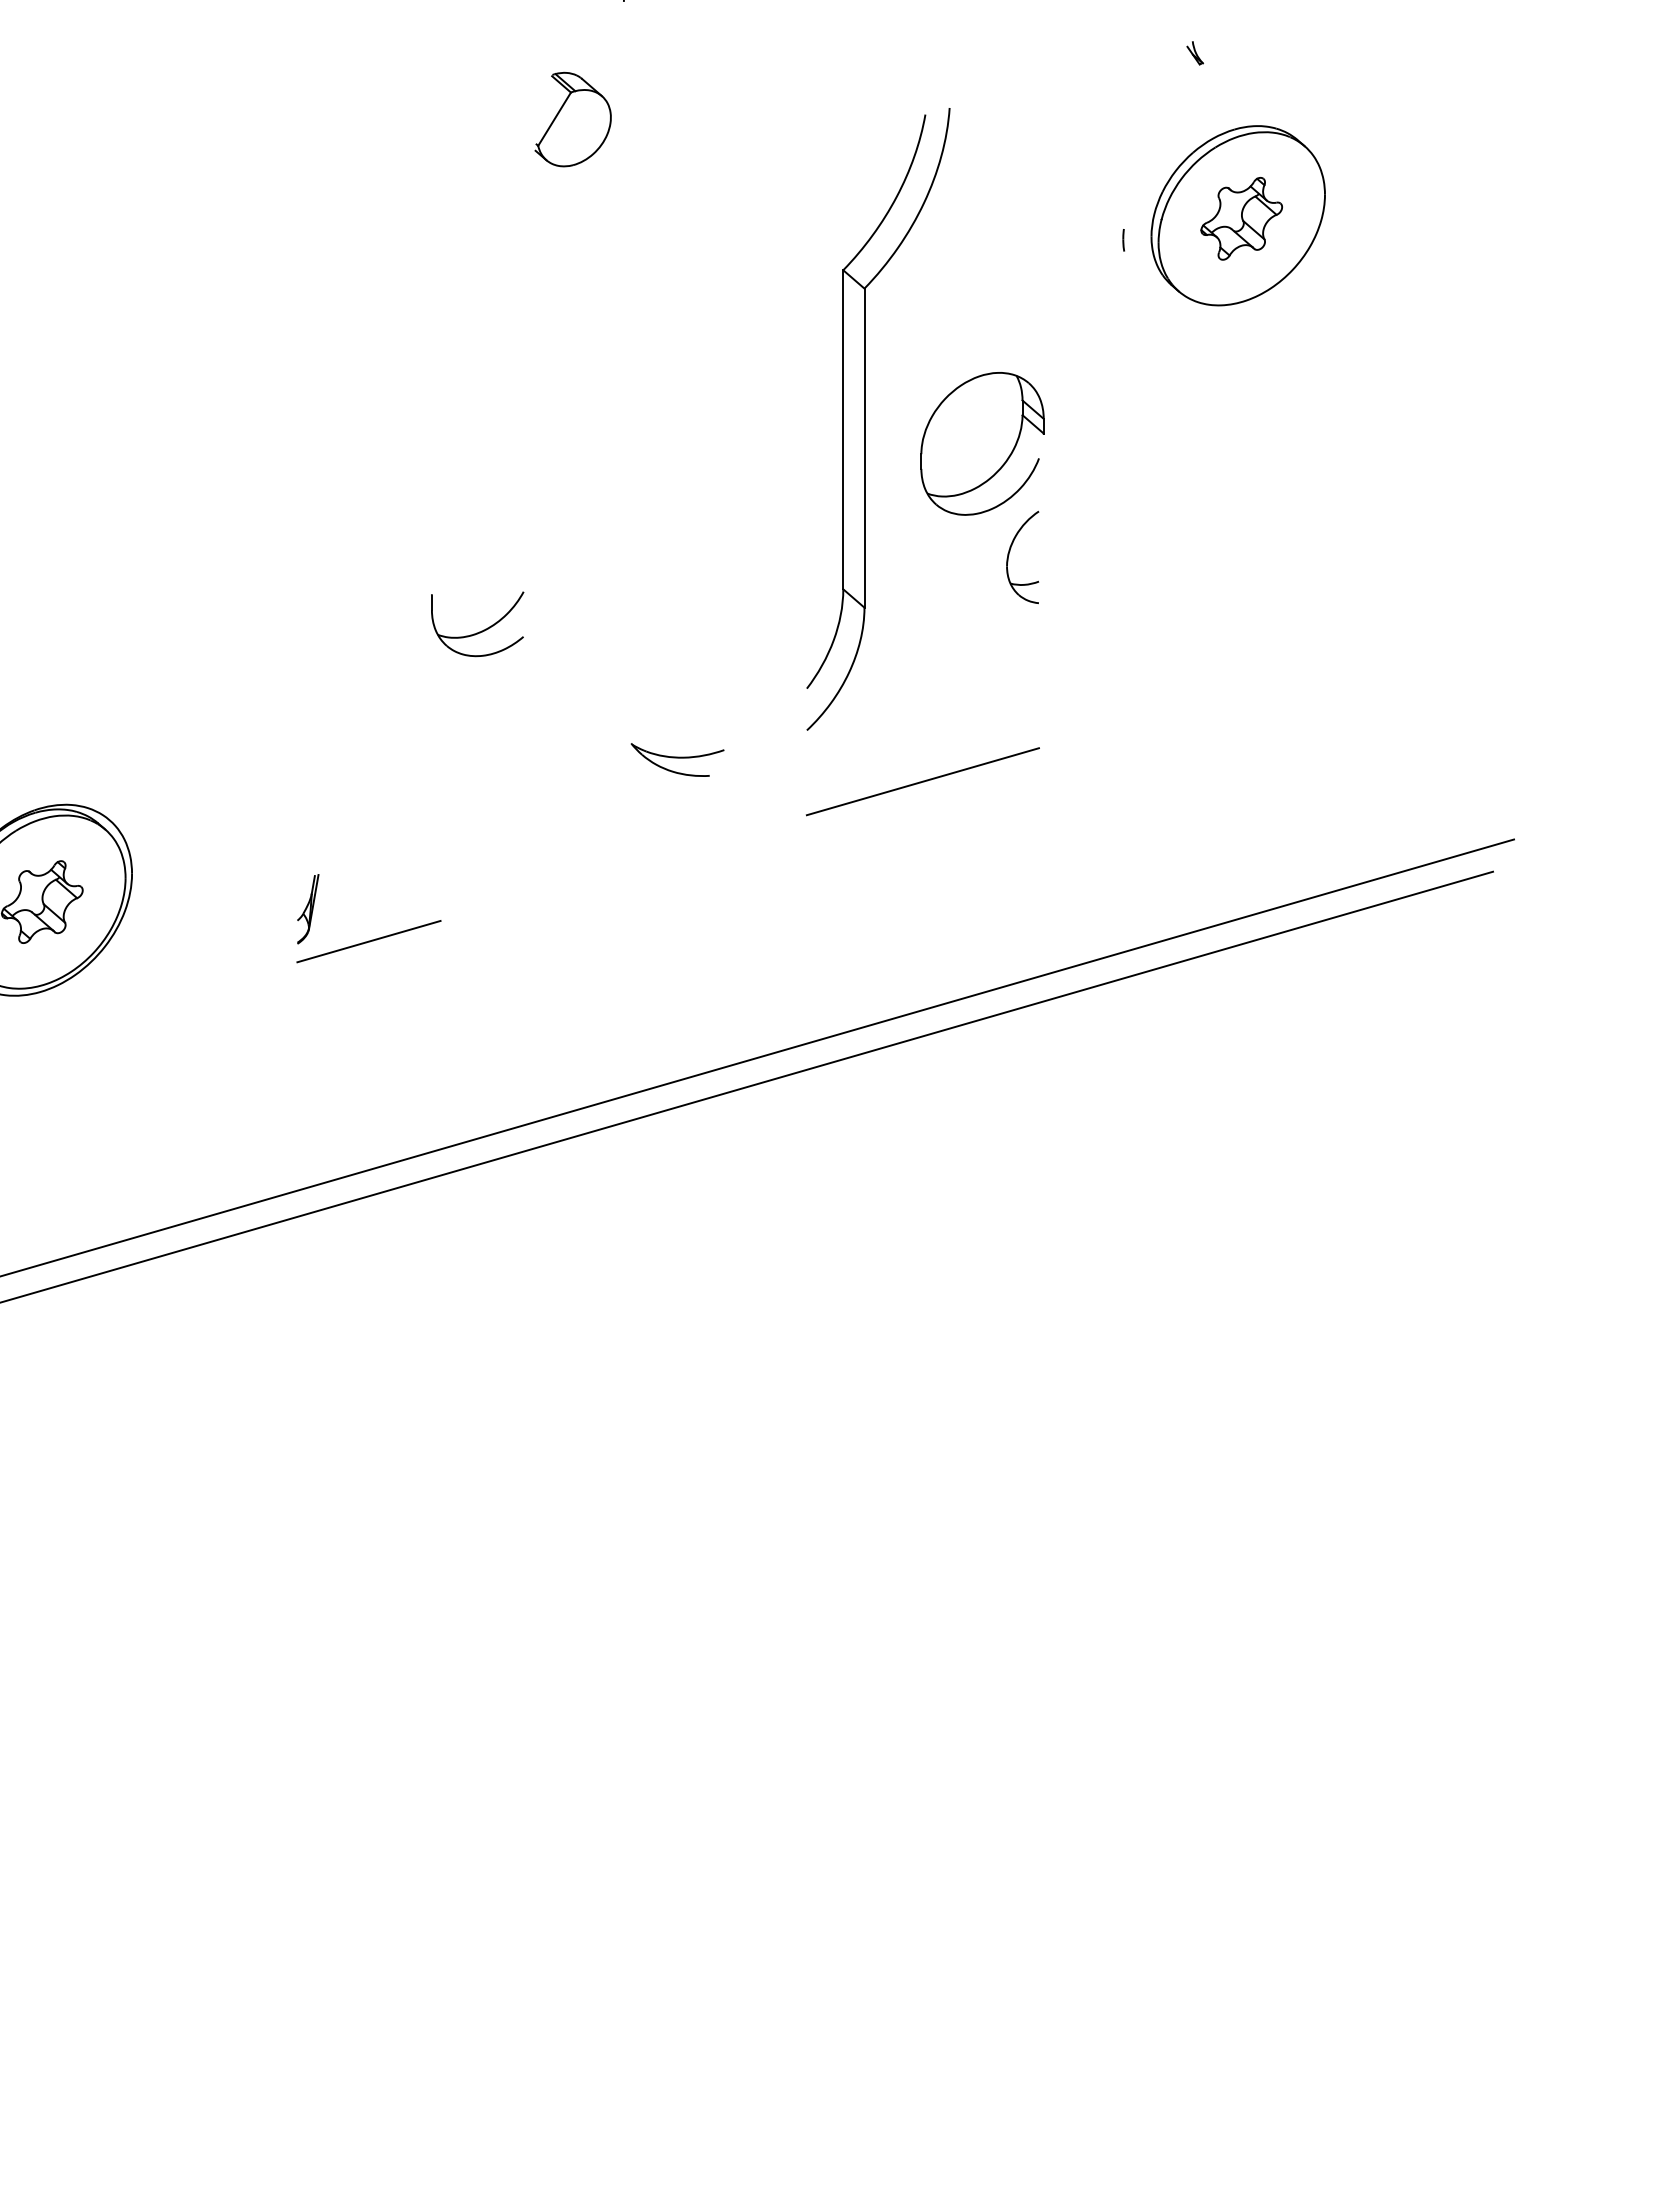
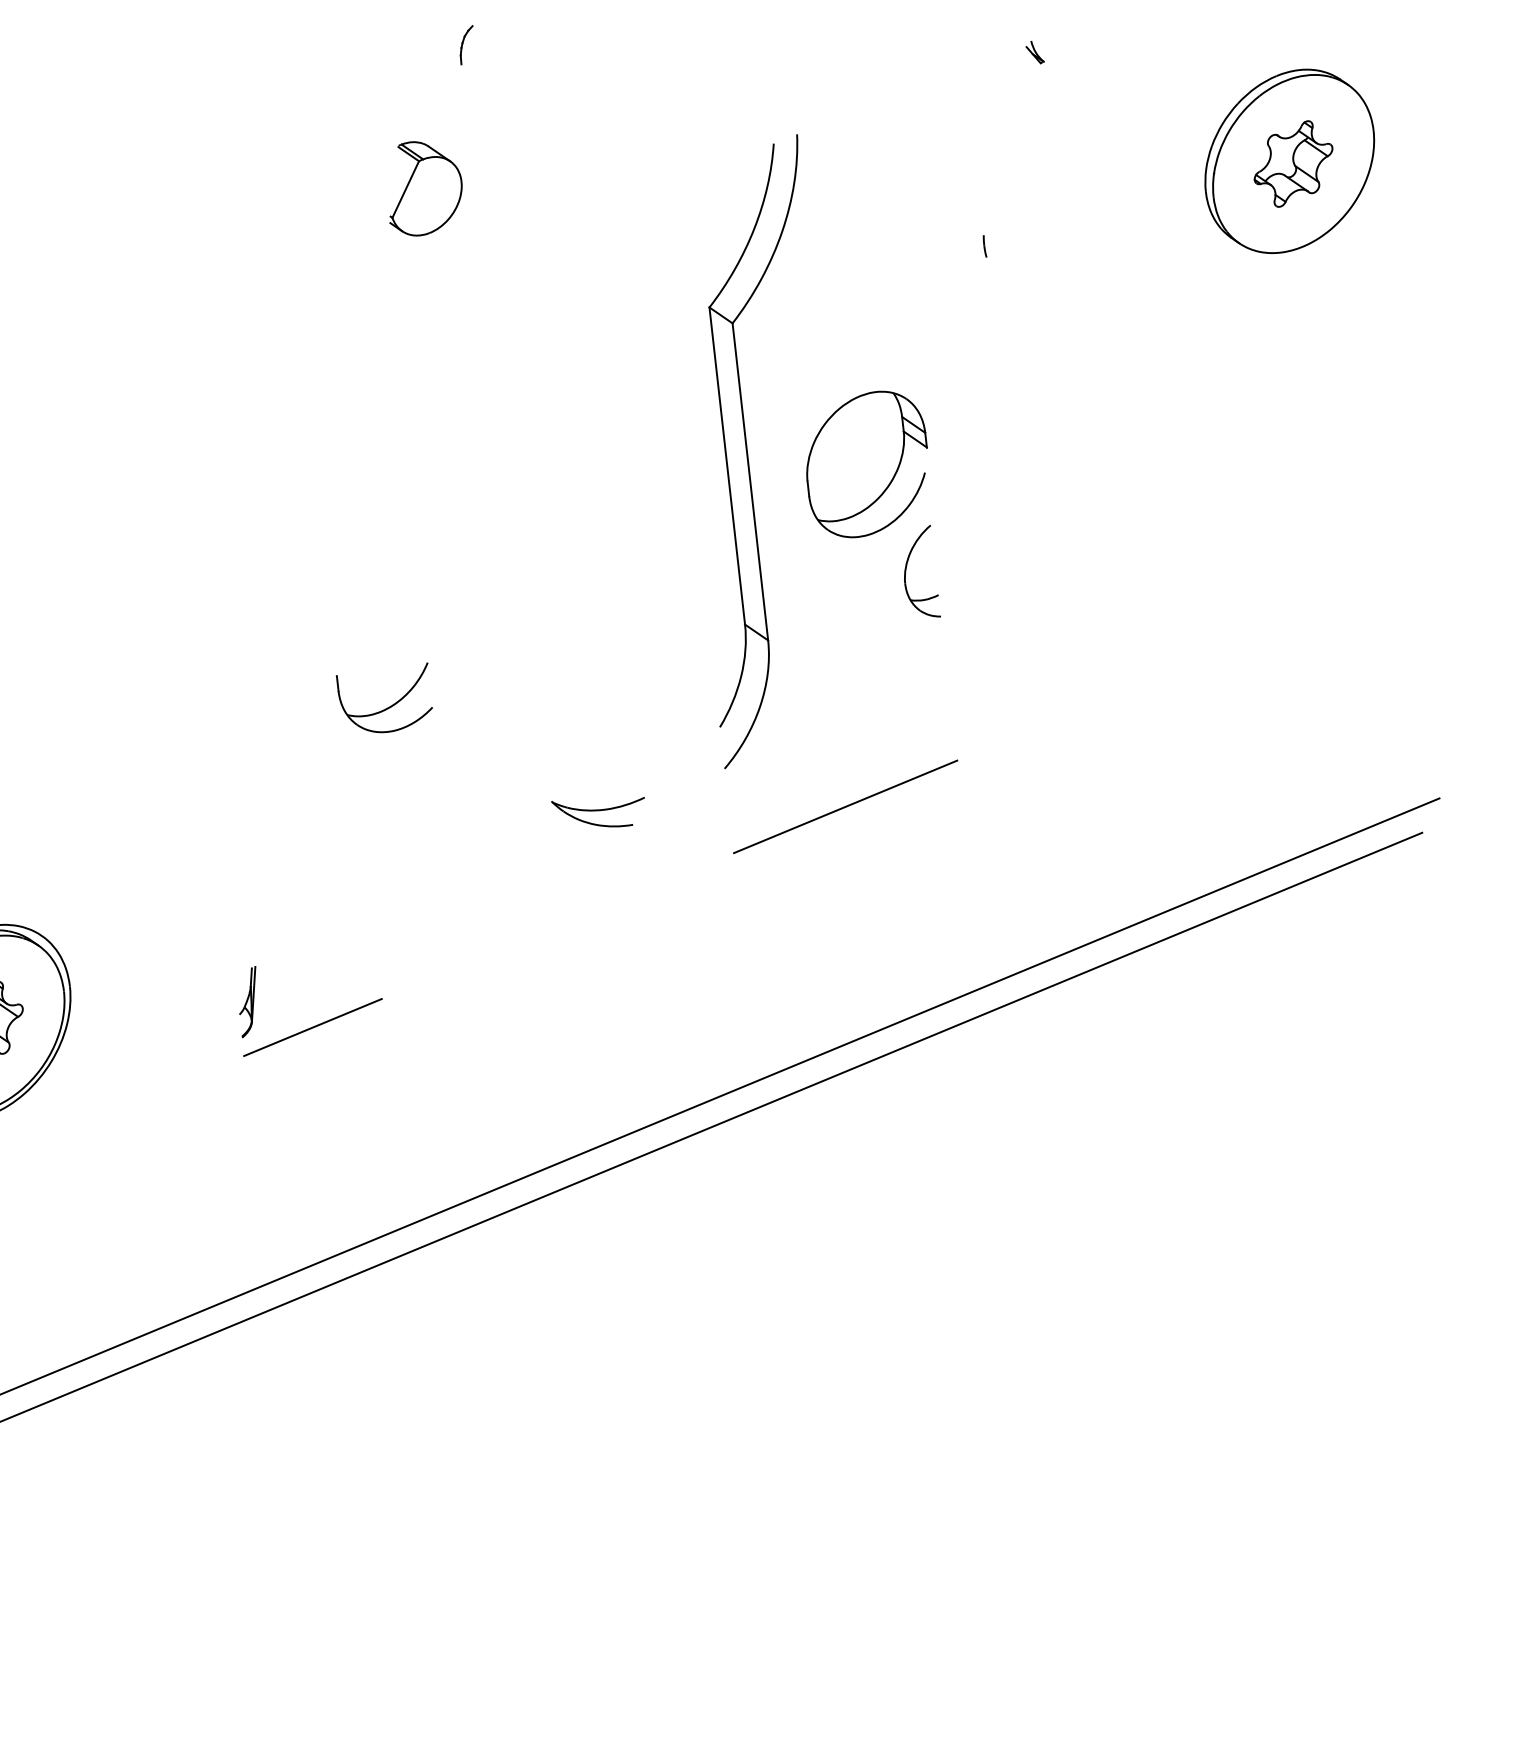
part: (1237, 215) -> (1288, 161), moved

